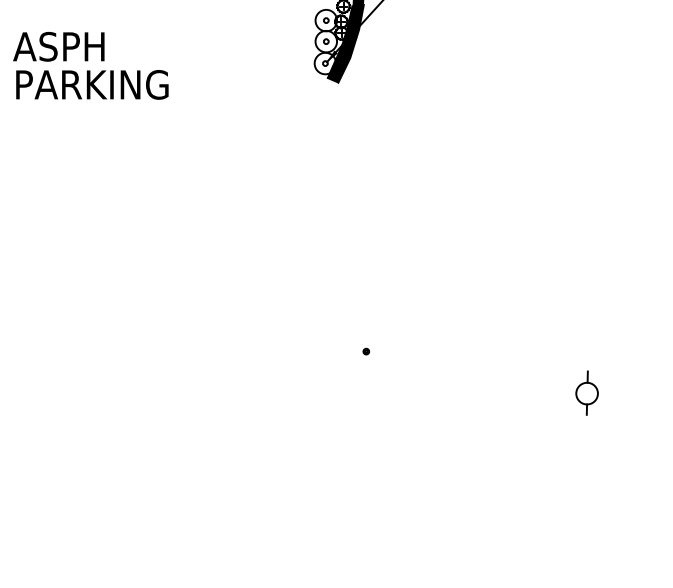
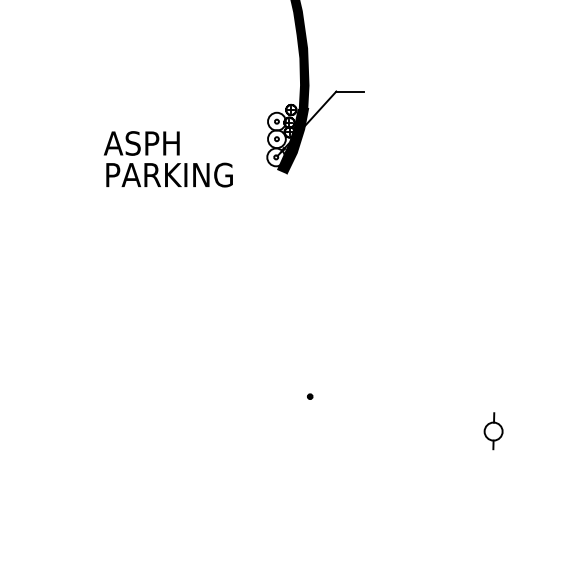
text: (89, 66) -> (167, 159), moved

